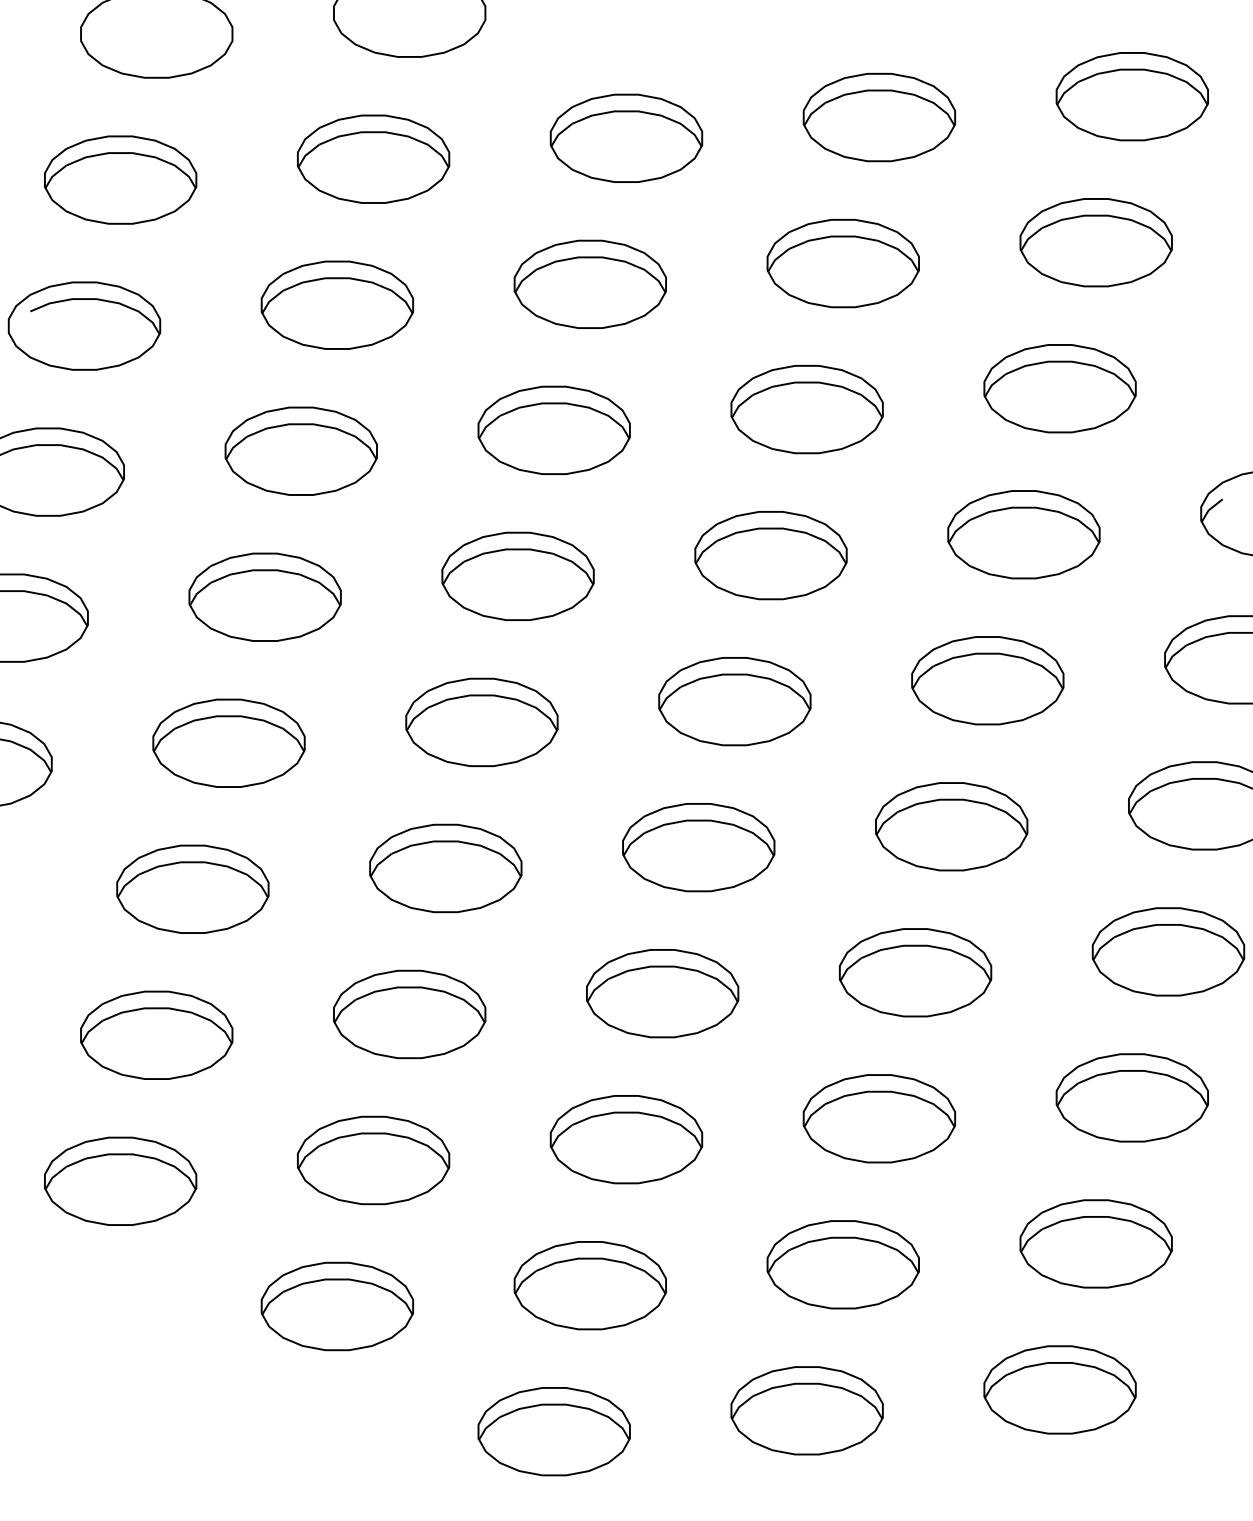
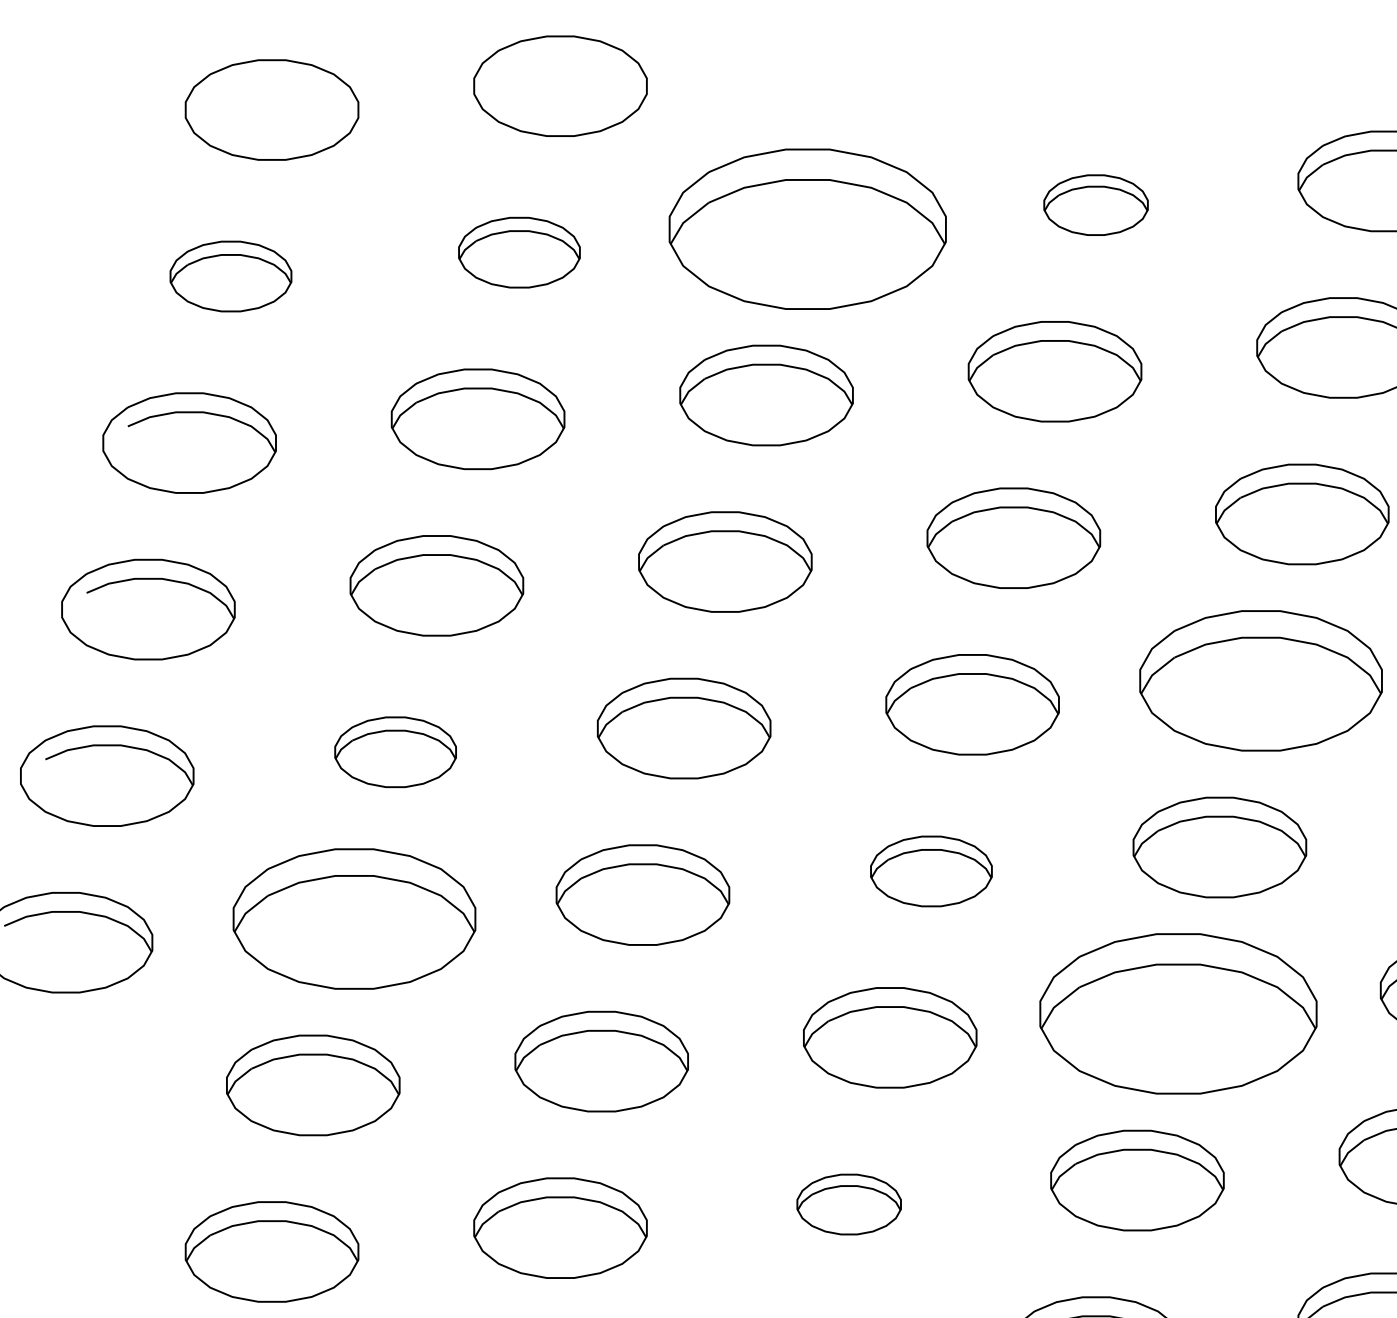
part: (878, 117) -> (1095, 205), size x0.6
part: (626, 137) -> (807, 227), size x1.6
part: (373, 158) -> (519, 251), size x0.7
part: (120, 179) -> (230, 275), size x0.7
part: (1023, 534) -> (1260, 680), size x1.4
part: (264, 596) -> (394, 751), size x0.7
part: (734, 701) -> (930, 871), size x0.7
part: (228, 742) -> (353, 917), size x1.4
part: (951, 826) -> (1178, 1013), size x1.6
part: (662, 993) -> (848, 1204), size x0.6

